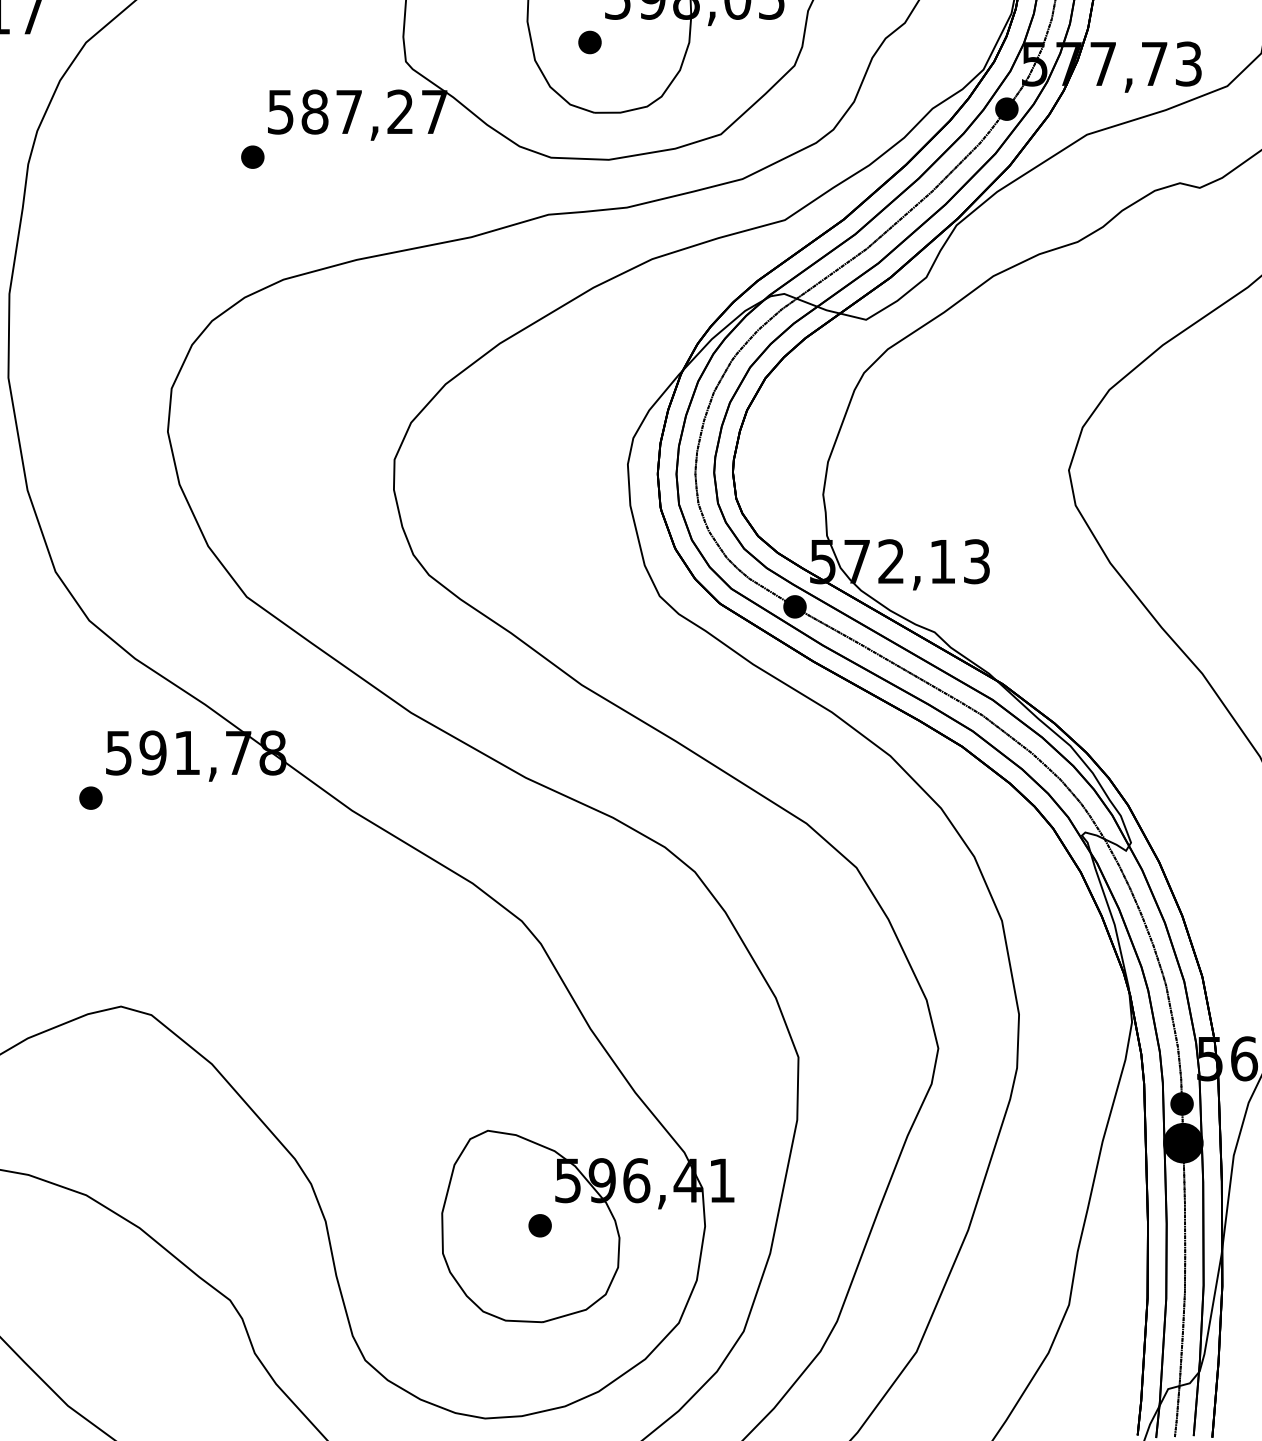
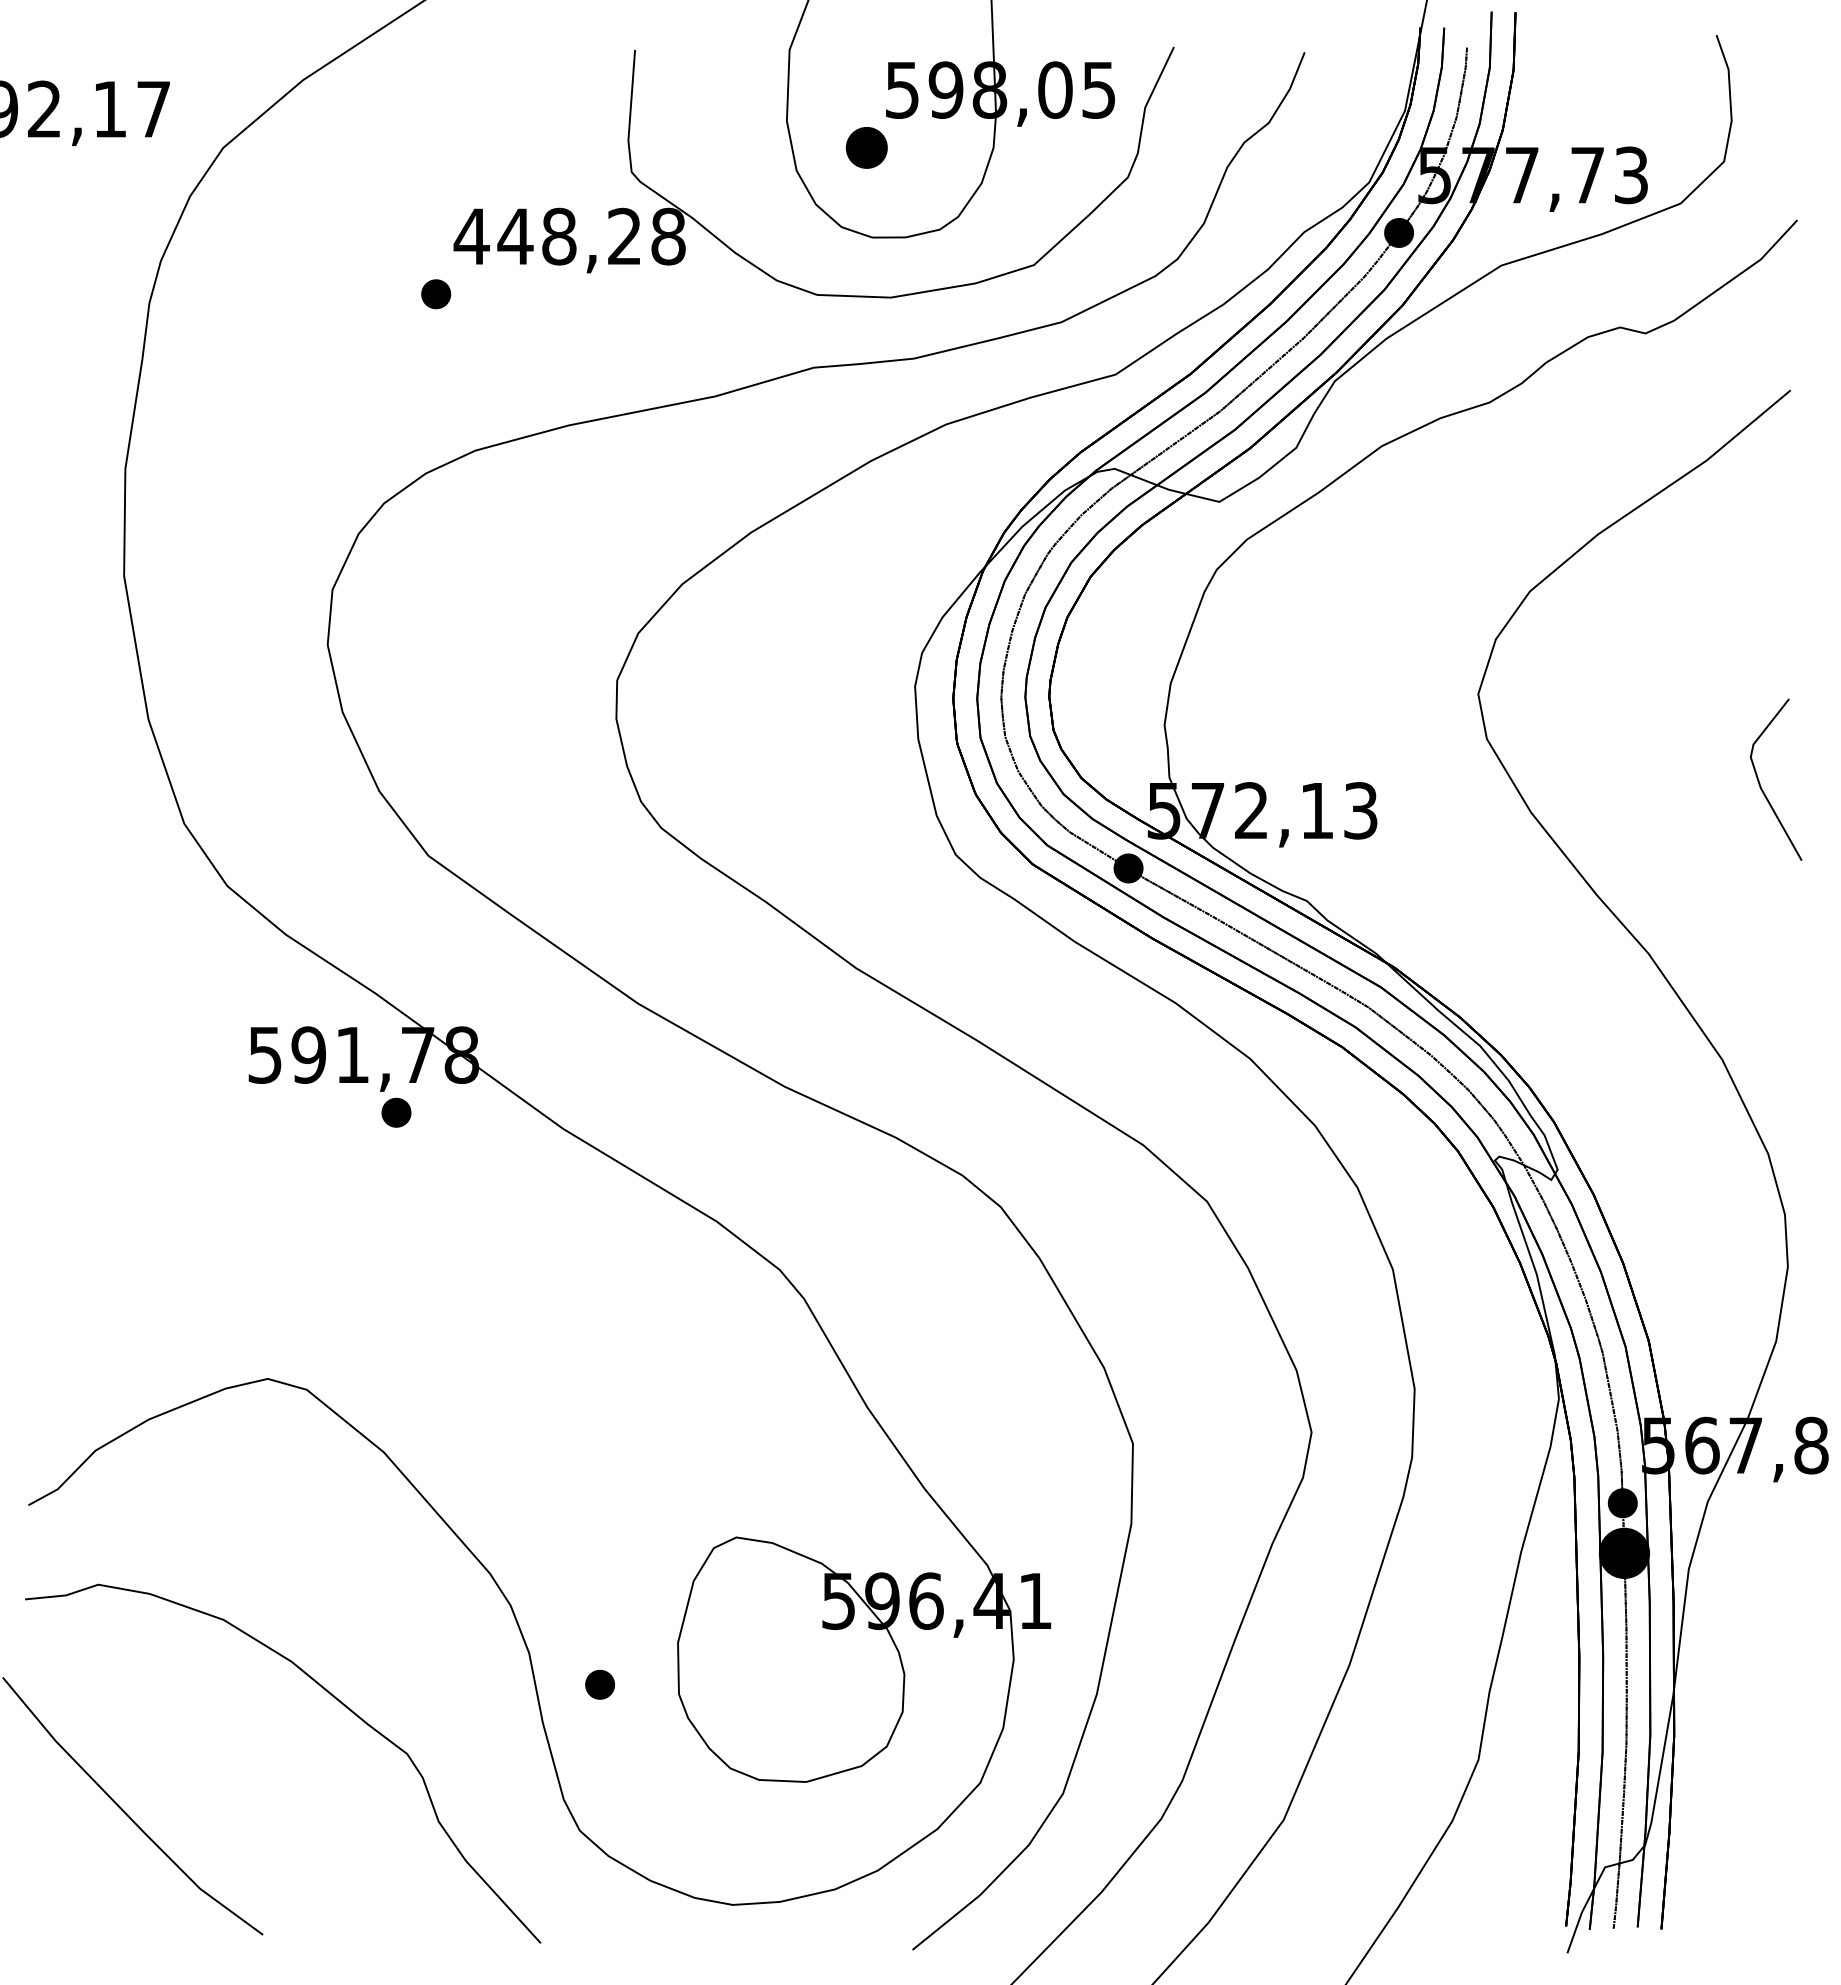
part: (589, 42) -> (866, 147), size x1.4
text: (357, 111) -> (569, 236), 587,27 -> 448,28
part: (90, 797) -> (396, 1112), moved
part: (539, 1225) -> (599, 1684), moved

